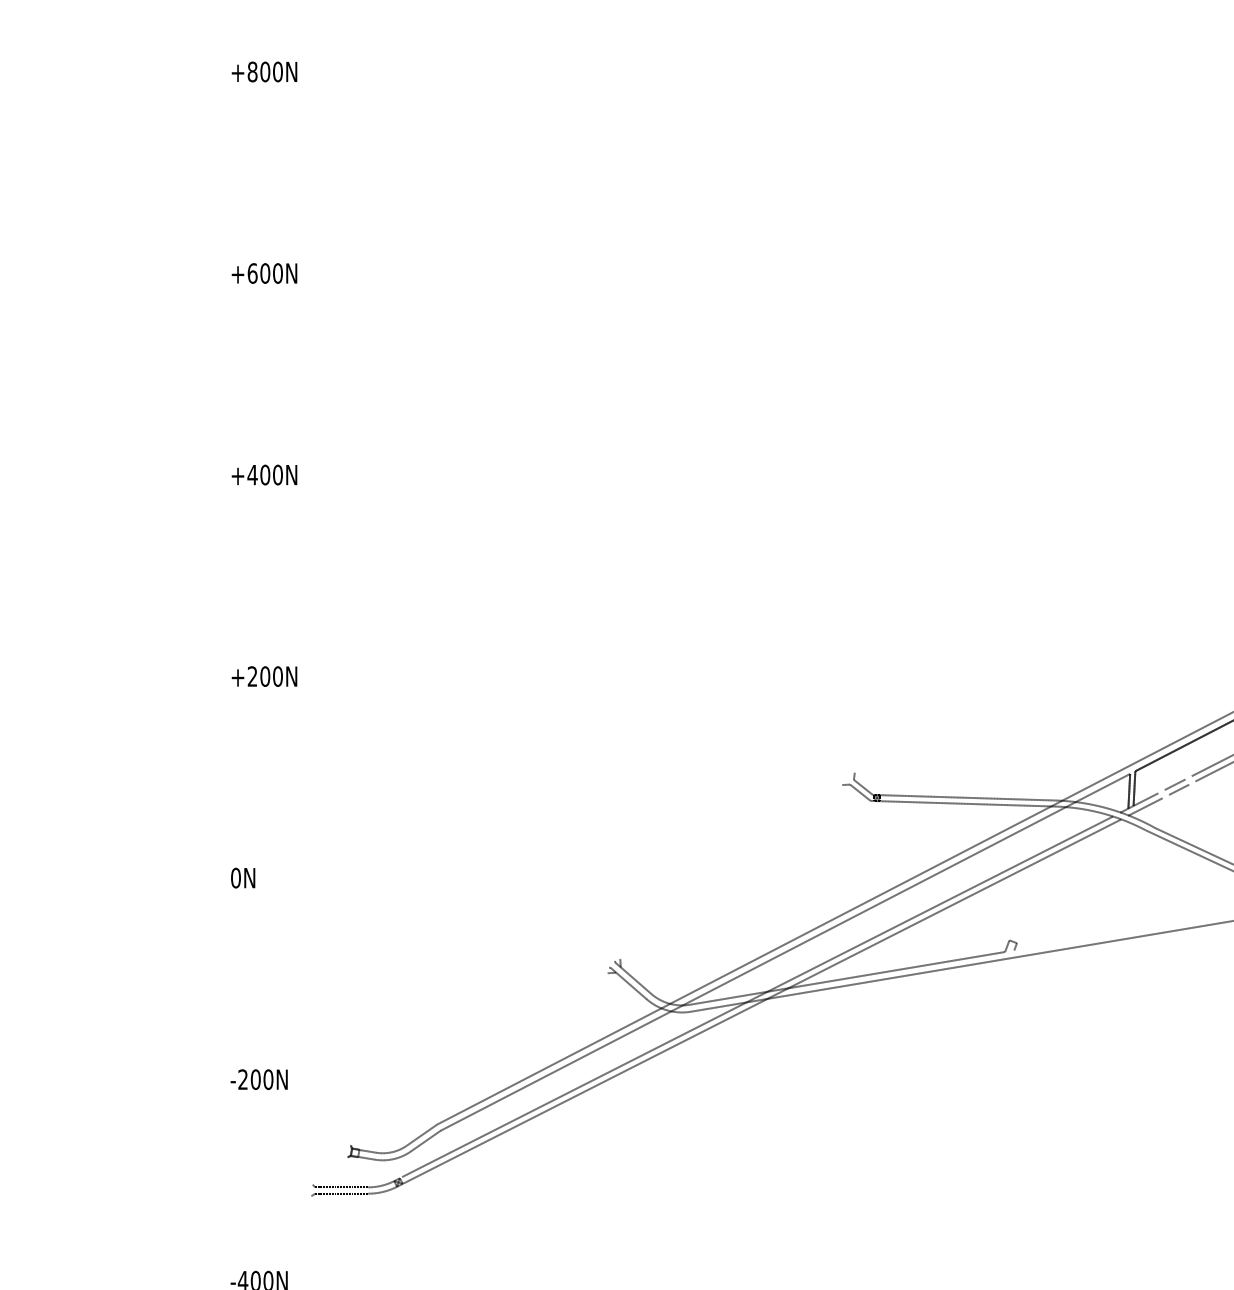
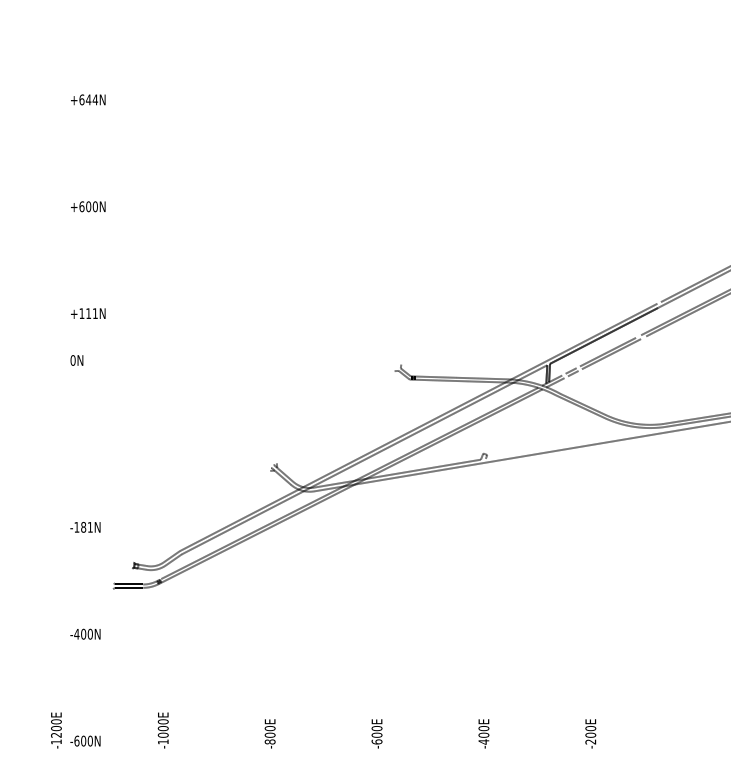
text: (270, 272) -> (91, 99), +600N -> +644N
text: (251, 474) -> (81, 206), +400N -> +600N
text: (264, 676) -> (88, 313), +200N -> +111N
text: (242, 878) -> (76, 360), moved
text: (255, 1077) -> (83, 526), -200N -> -181N

